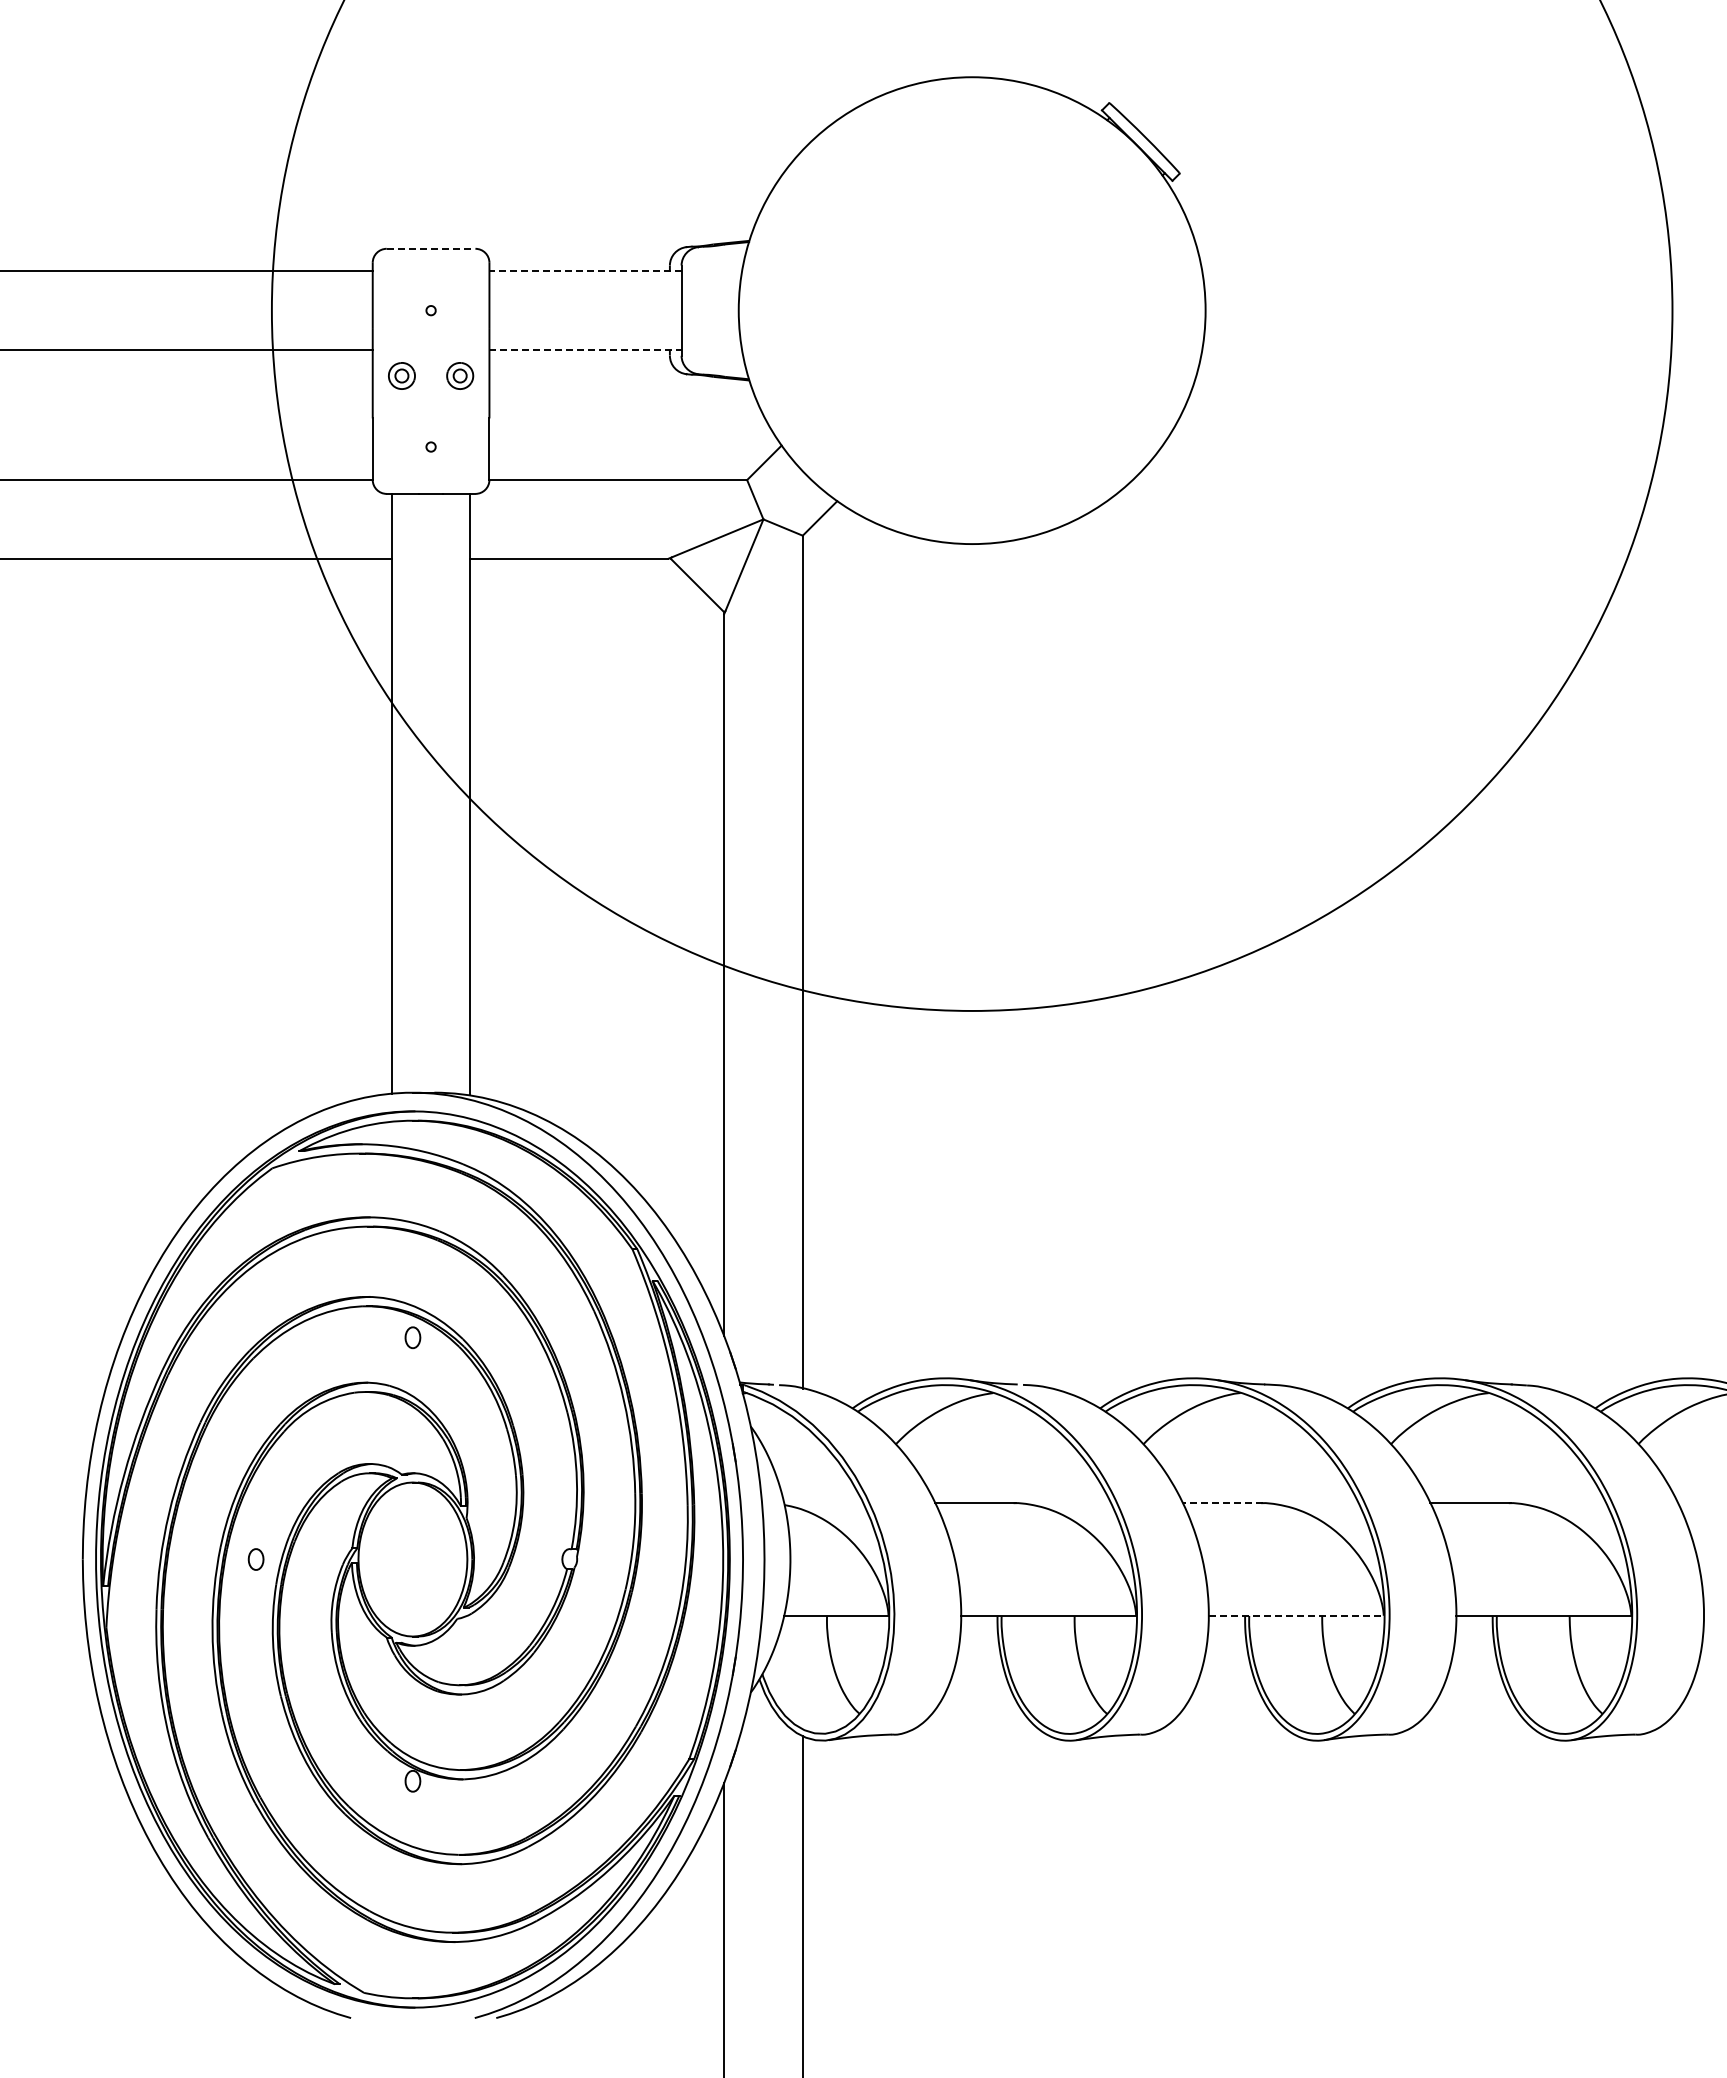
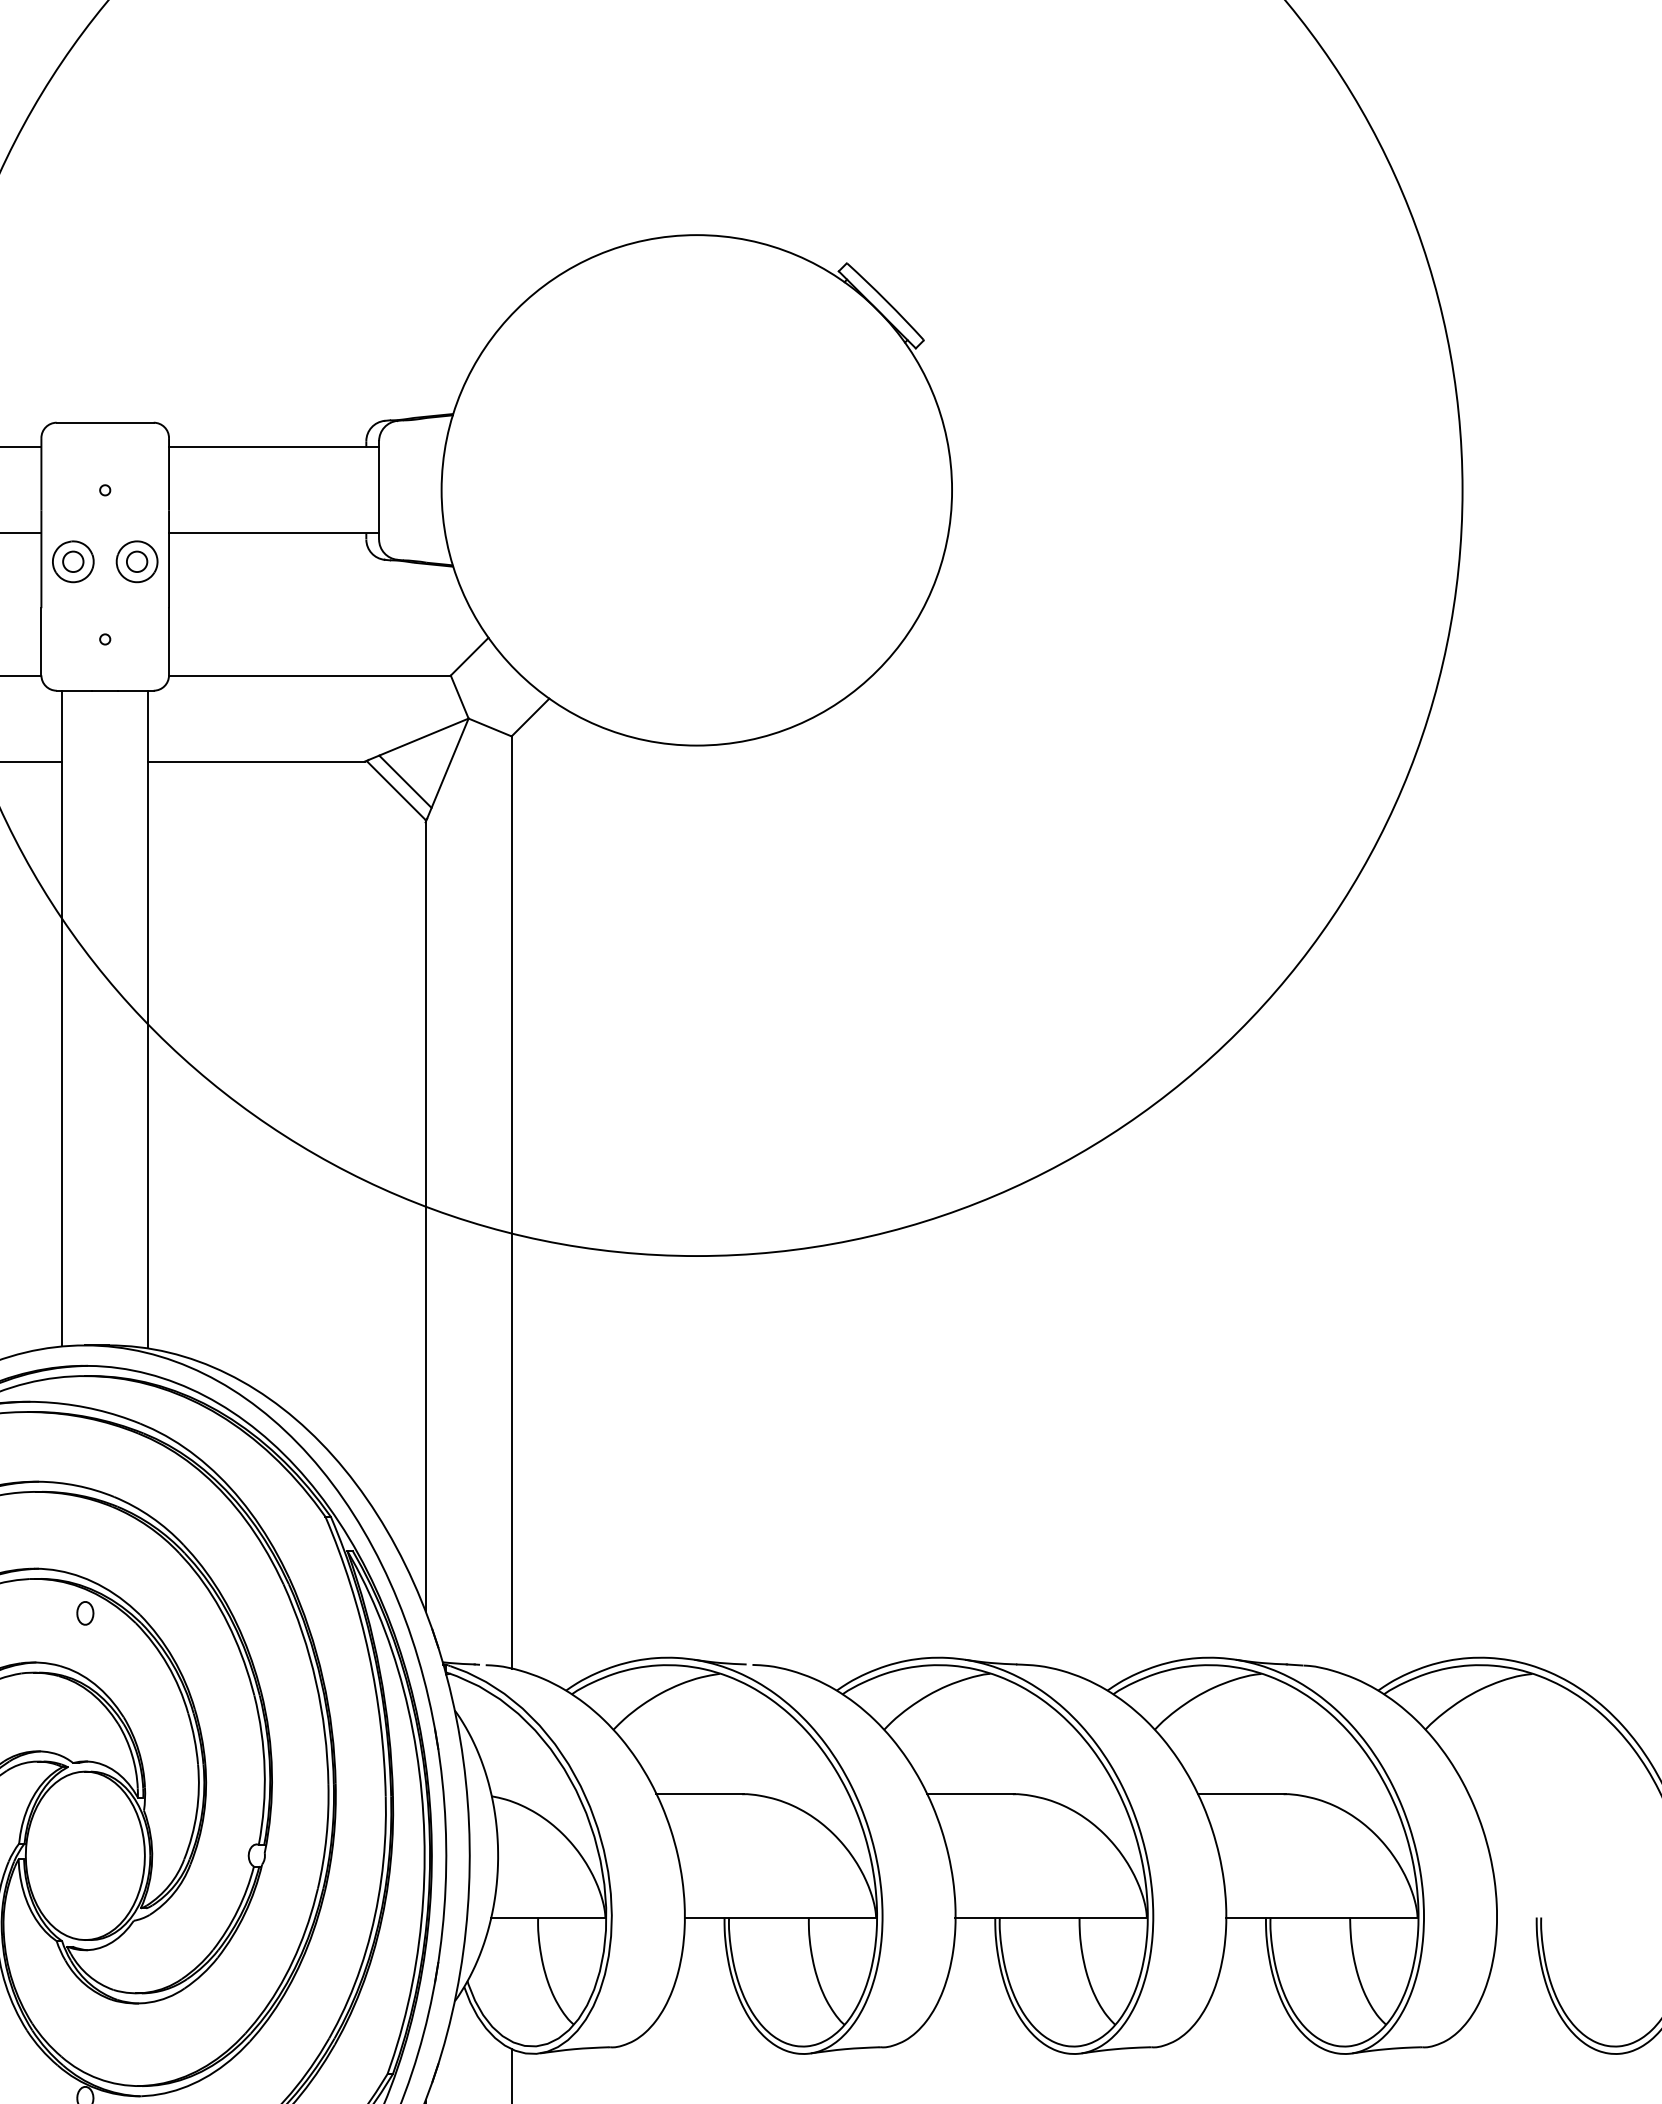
line: (431, 248) -> (105, 422), dashed -> solid
line: (585, 271) -> (274, 447), dashed -> solid
line: (586, 350) -> (275, 533), dashed -> solid
part: (401, 375) -> (72, 561), size x1.43
part: (459, 375) -> (136, 561), size x1.43
line: (705, 577) -> (405, 782), added
line: (1222, 1503) -> (970, 1794), dashed -> solid
line: (1296, 1615) -> (1051, 1917), dashed -> solid

